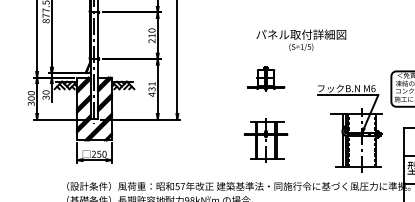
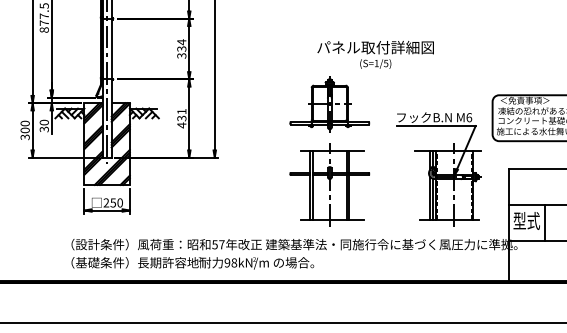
text: (151, 35) -> (181, 48), 210 -> 334
part: (265, 78) -> (329, 104), size x1.67
part: (265, 140) -> (329, 184), size x1.43

